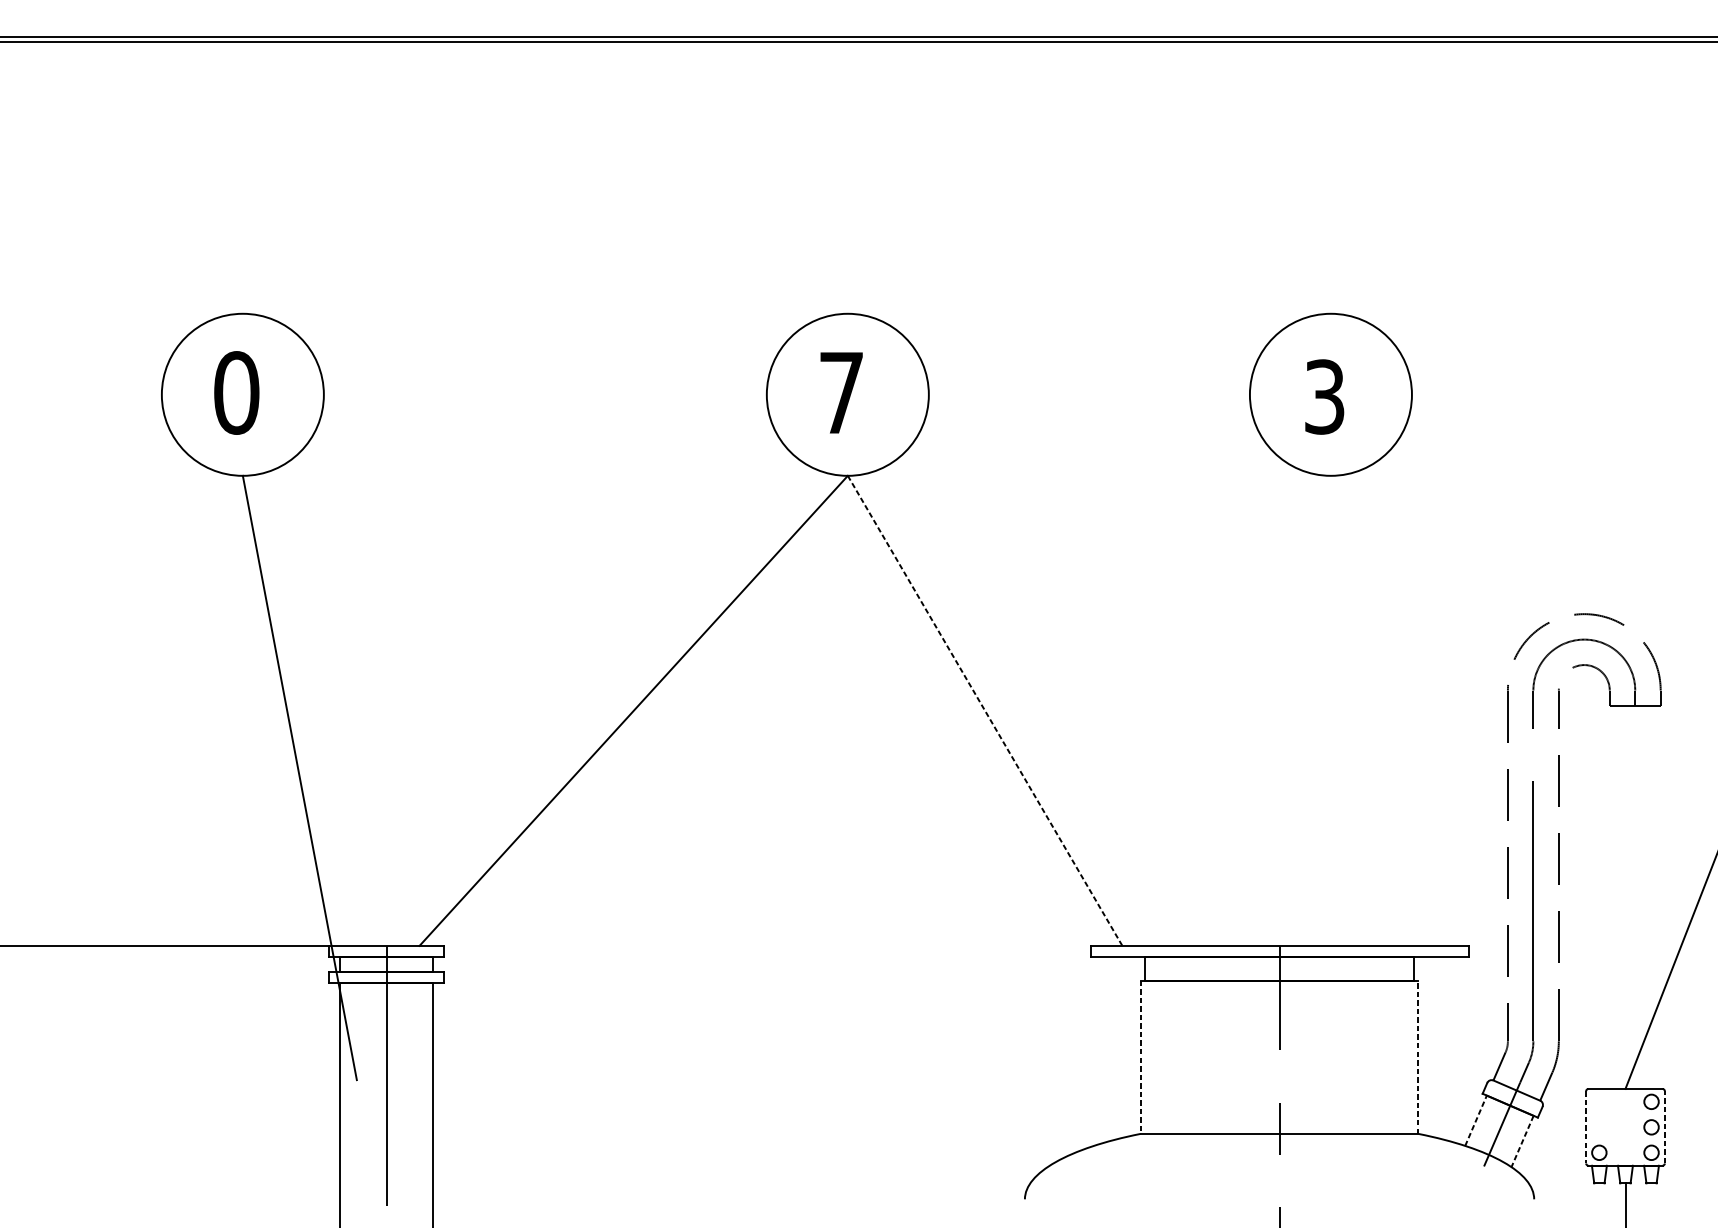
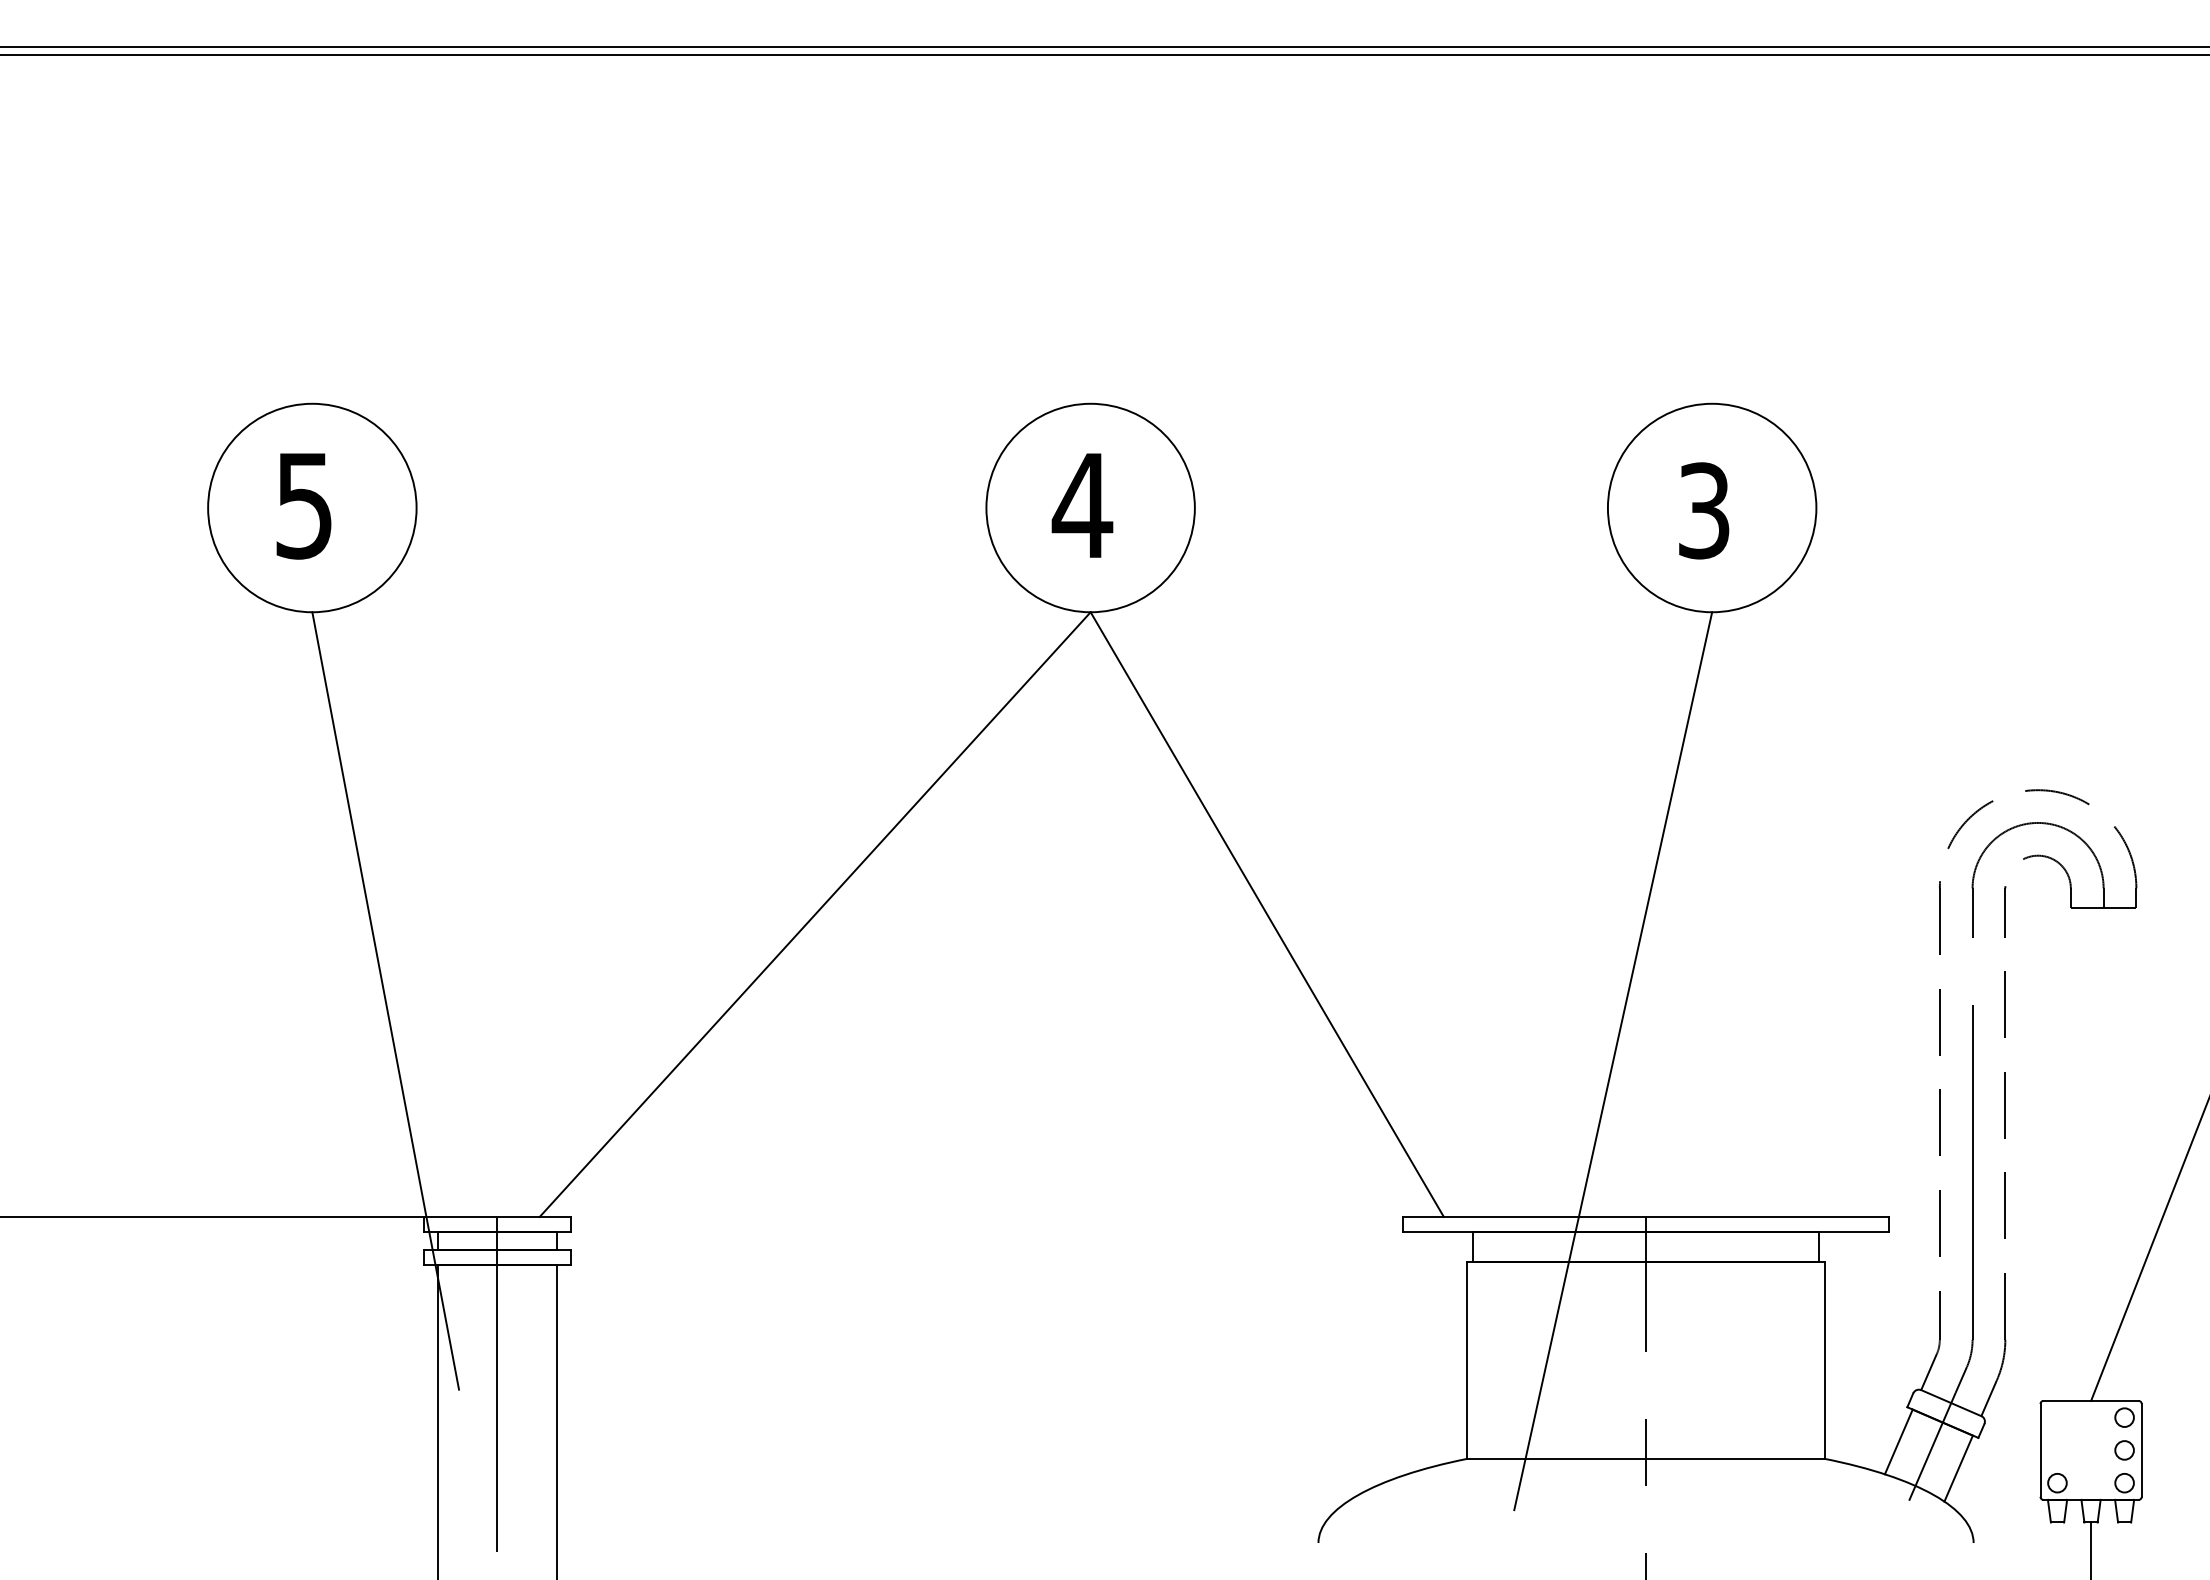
text: (236, 392) -> (304, 505), 0 -> 5
text: (841, 392) -> (1082, 505), 7 -> 4
line: (985, 711) -> (1267, 915), dashed -> solid
line: (1254, 825) -> (1613, 1061), added
line: (1140, 1057) -> (1467, 1360), dashed -> solid
line: (1418, 1057) -> (1824, 1360), dashed -> solid
line: (1476, 1120) -> (1899, 1441), dashed -> solid
line: (1664, 1126) -> (2141, 1449), dashed -> solid
line: (1586, 1127) -> (2040, 1450), dashed -> solid
line: (1522, 1141) -> (1958, 1468), dashed -> solid

